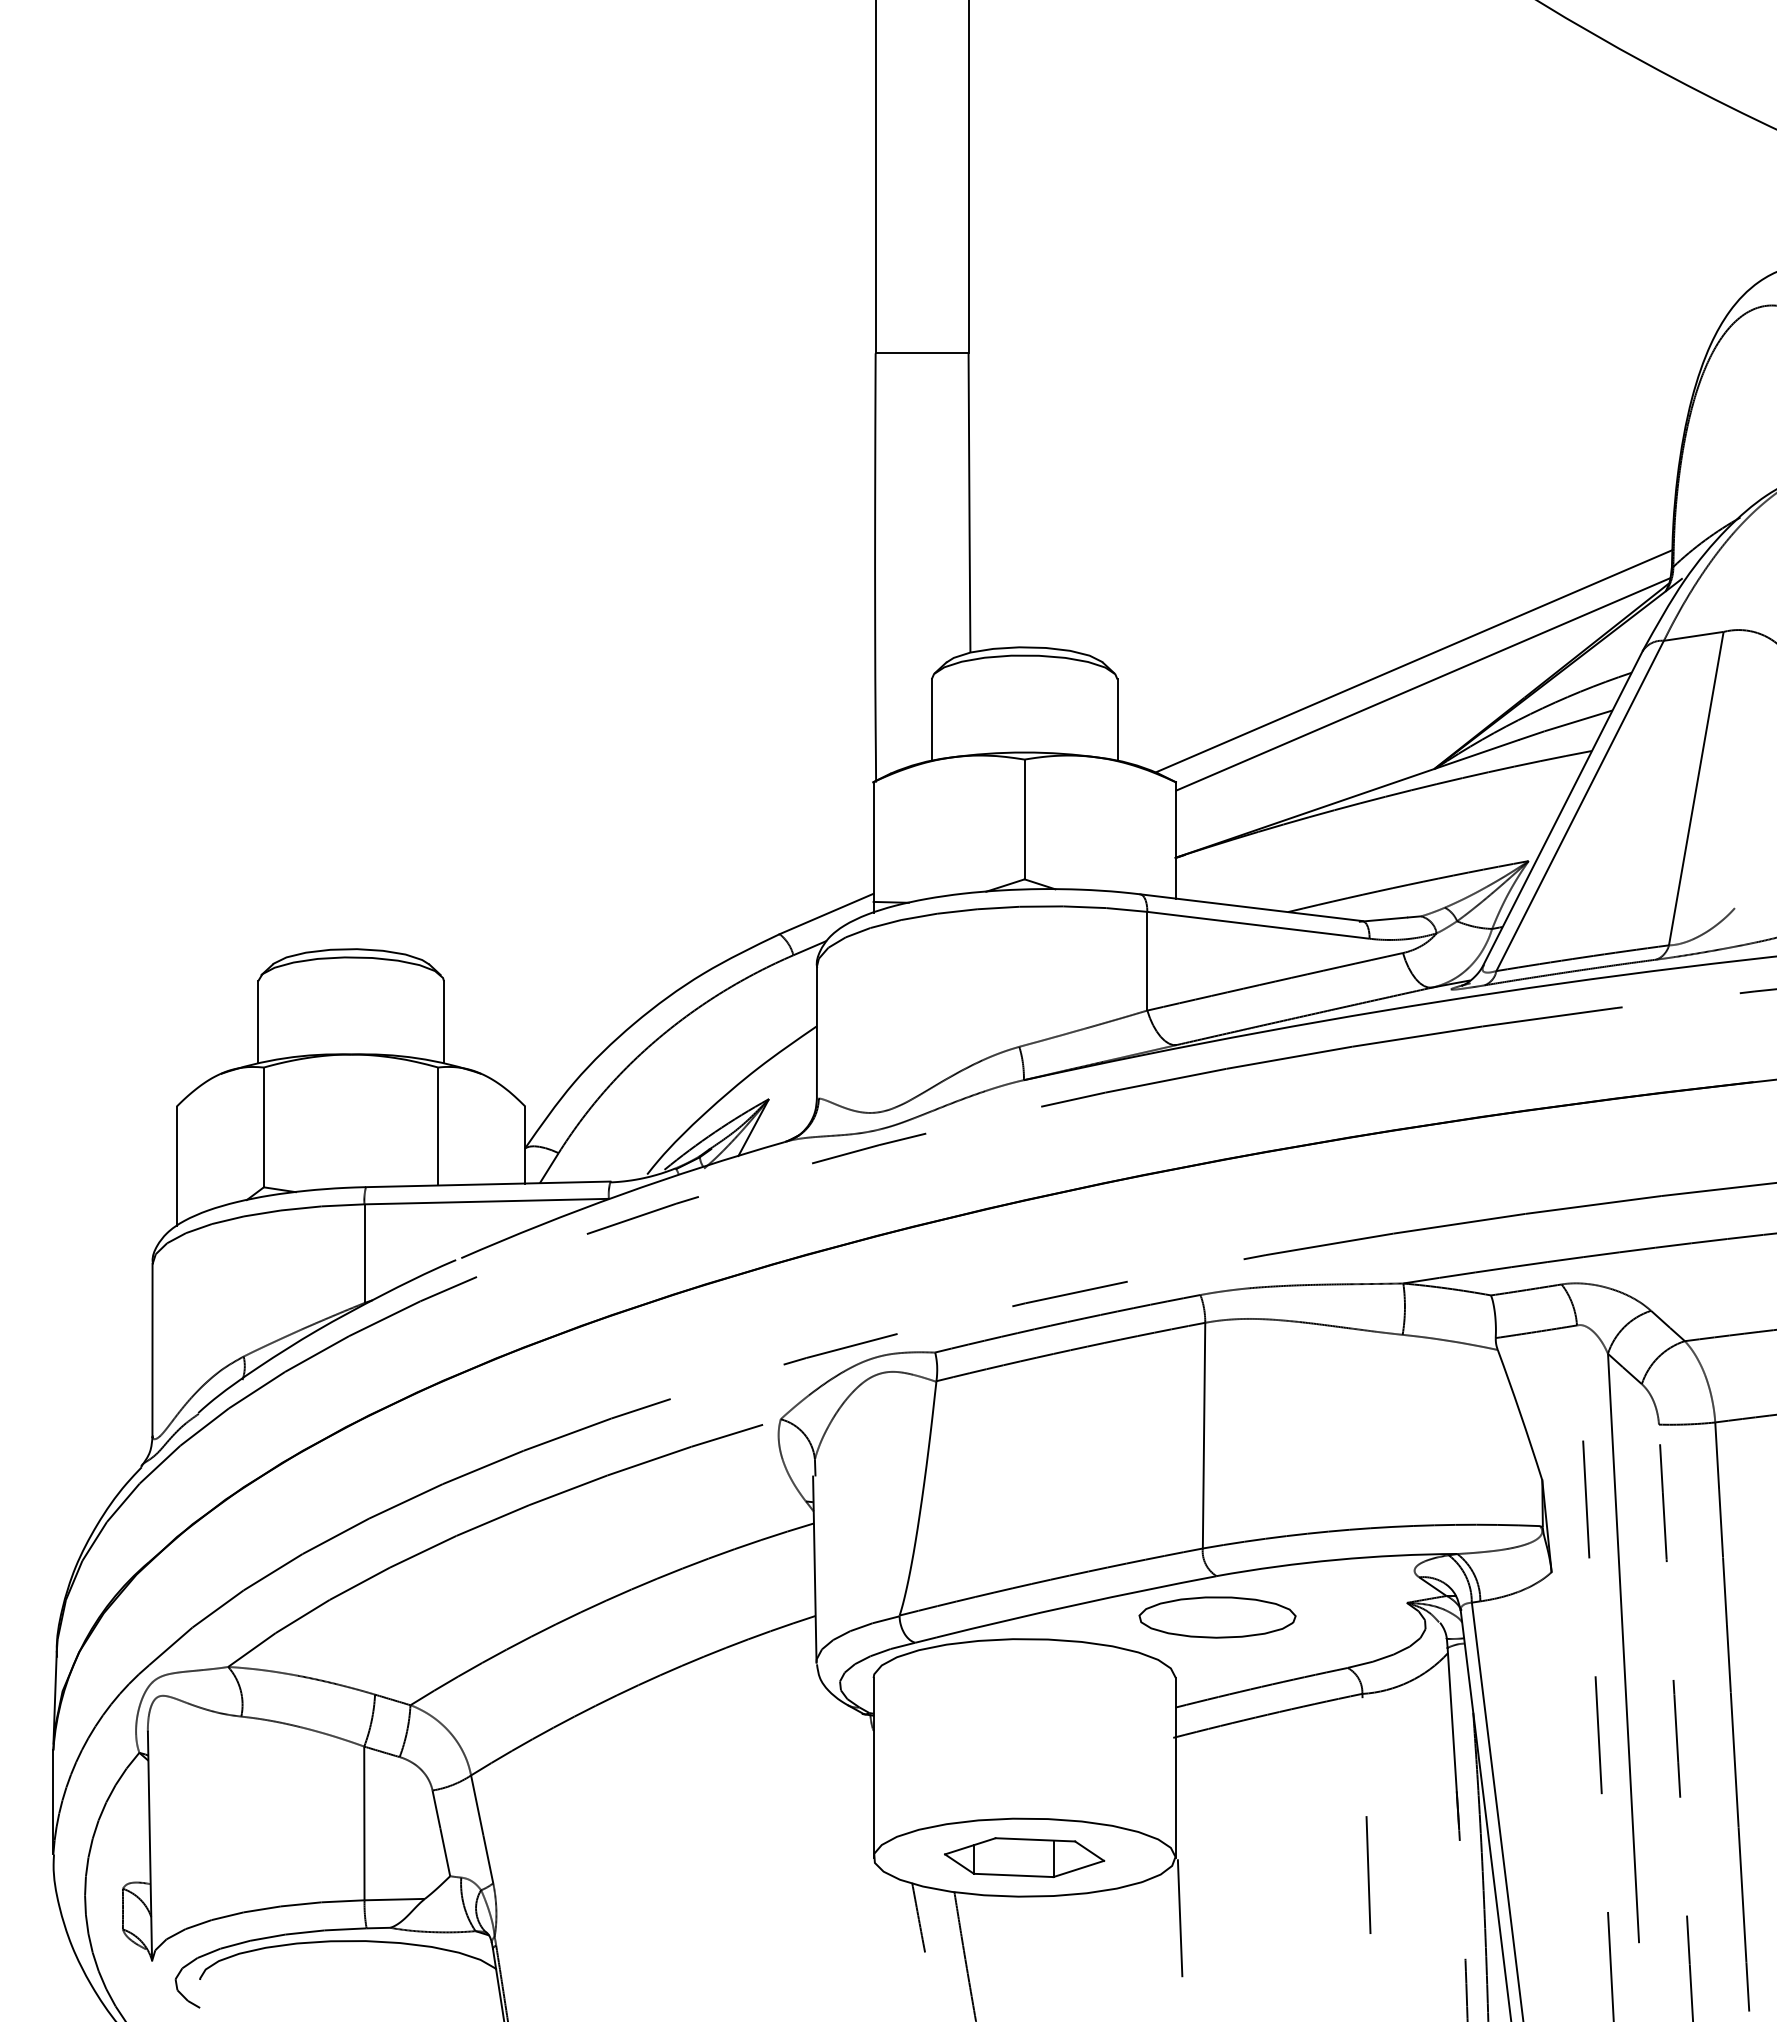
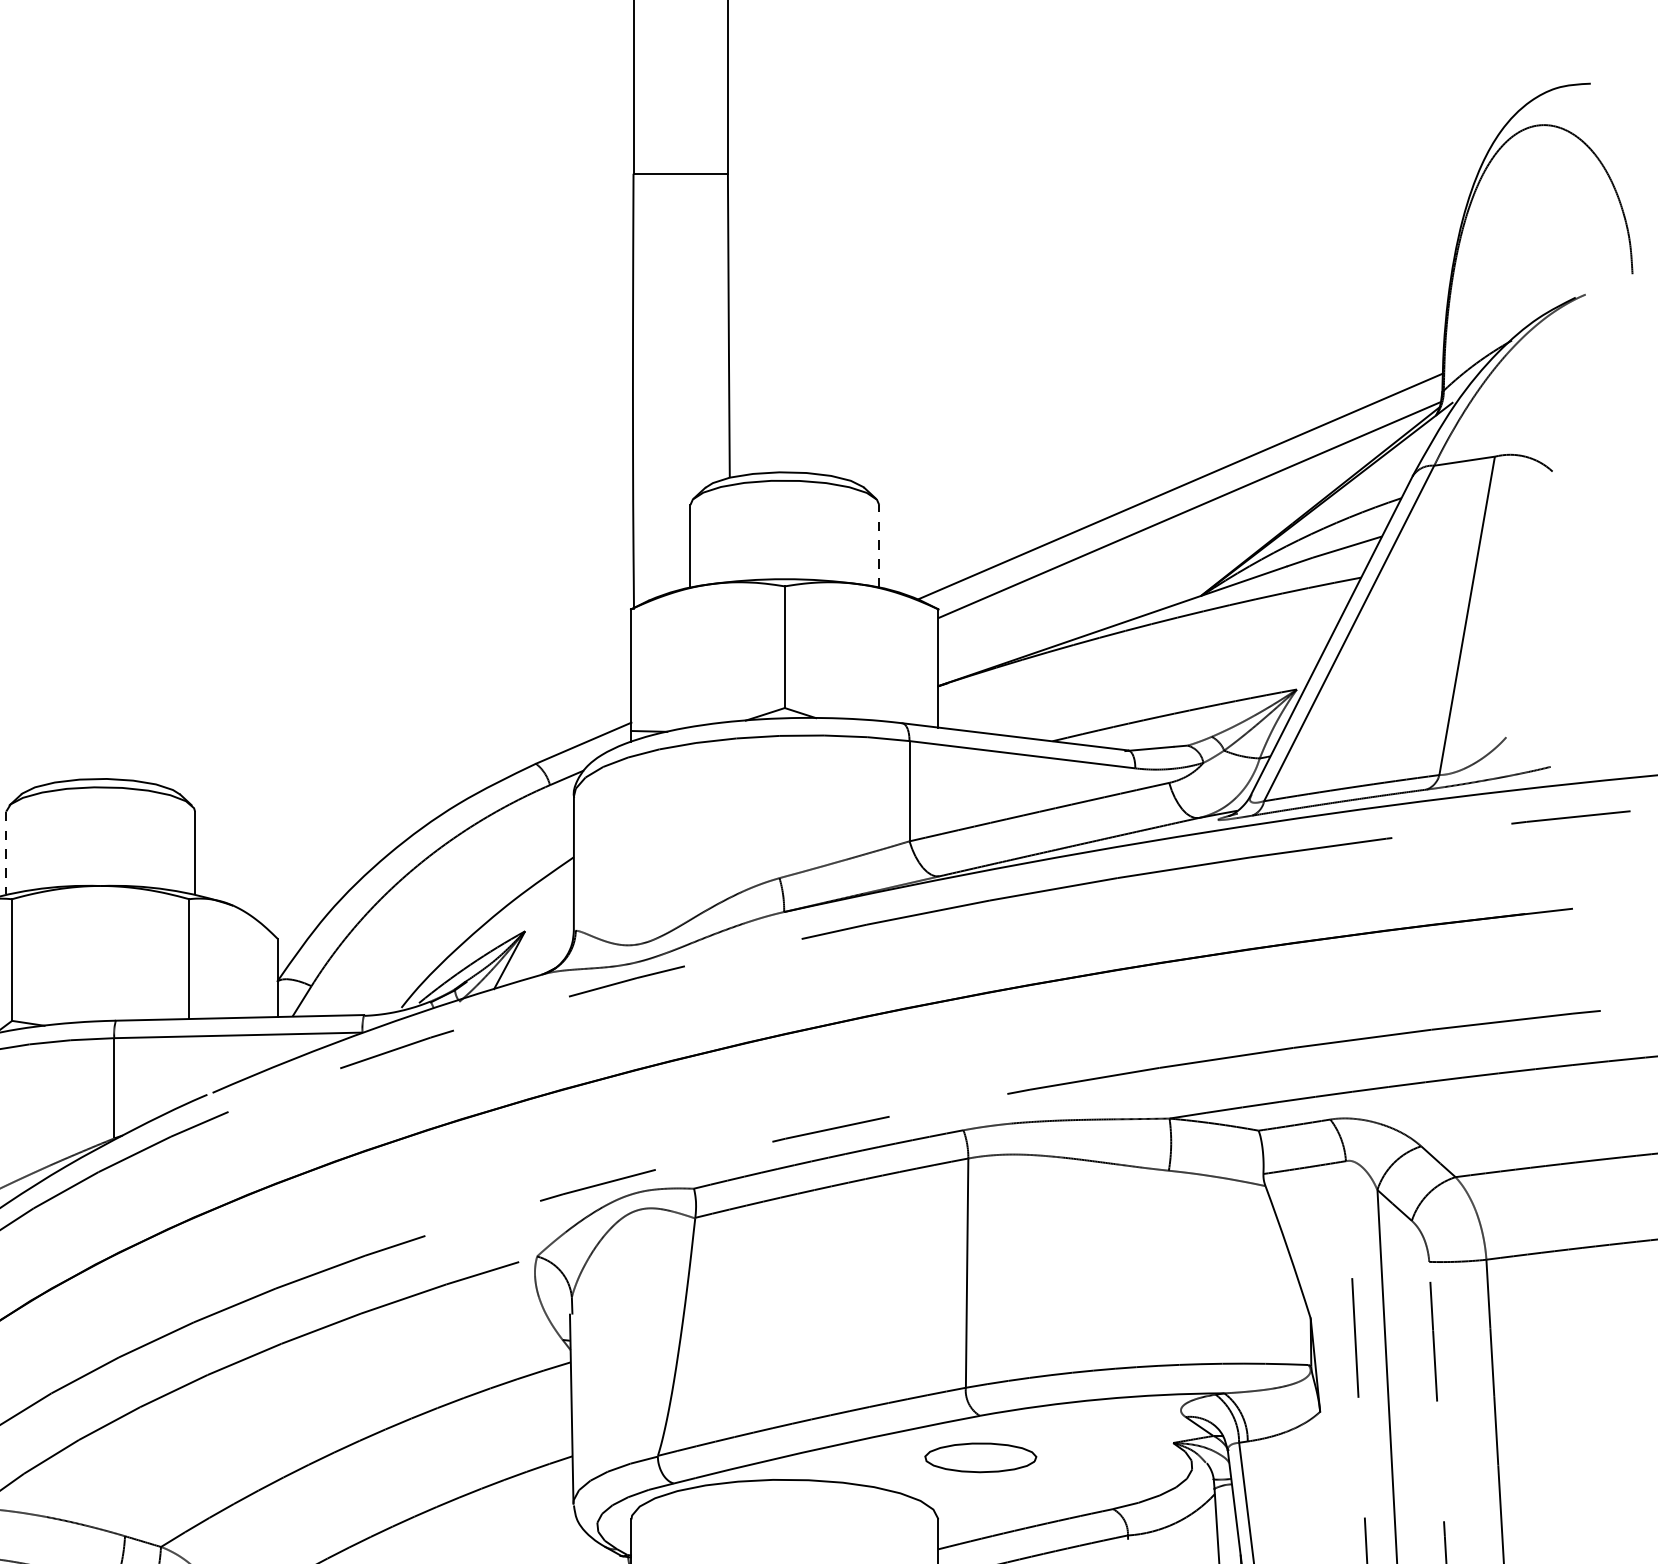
line: (1117, 720) -> (879, 546), solid -> dashed
line: (258, 1022) -> (6, 853), solid -> dashed
part: (1217, 1617) -> (980, 1457), size x0.7

